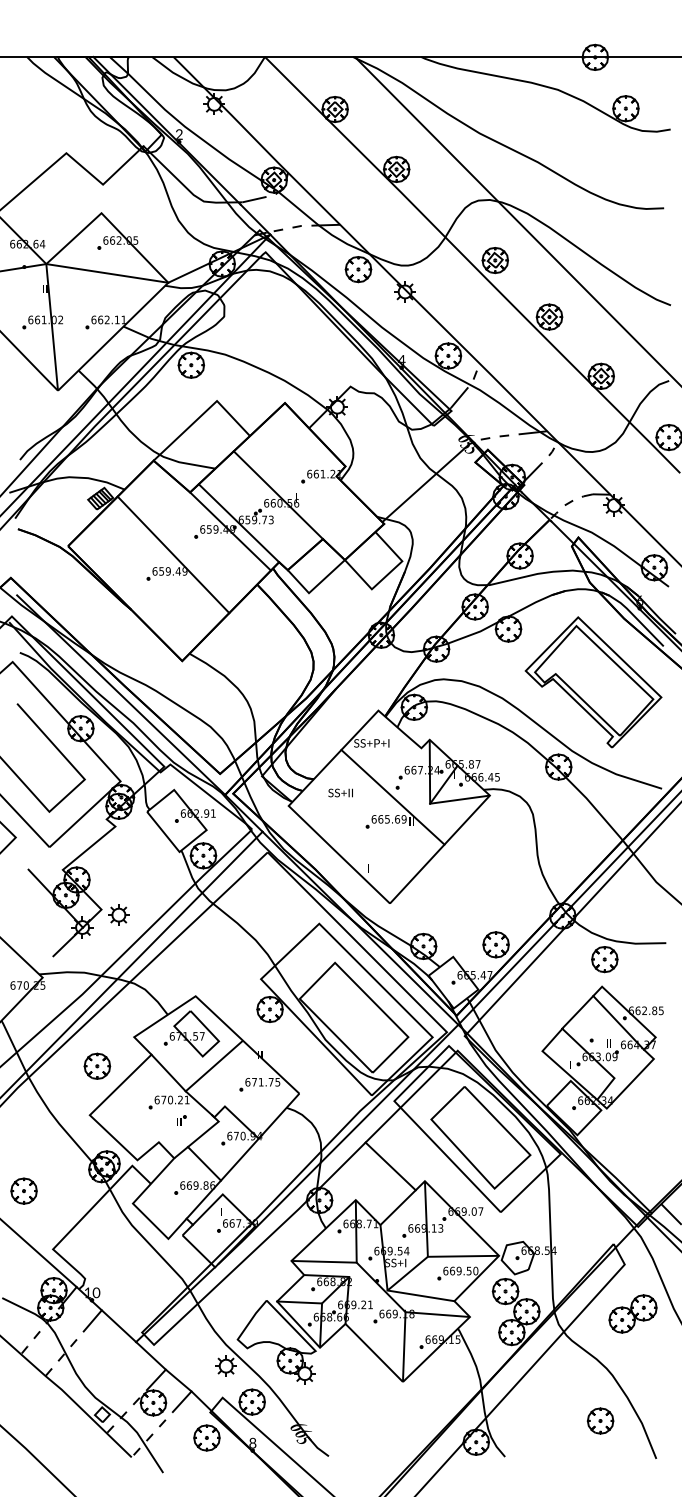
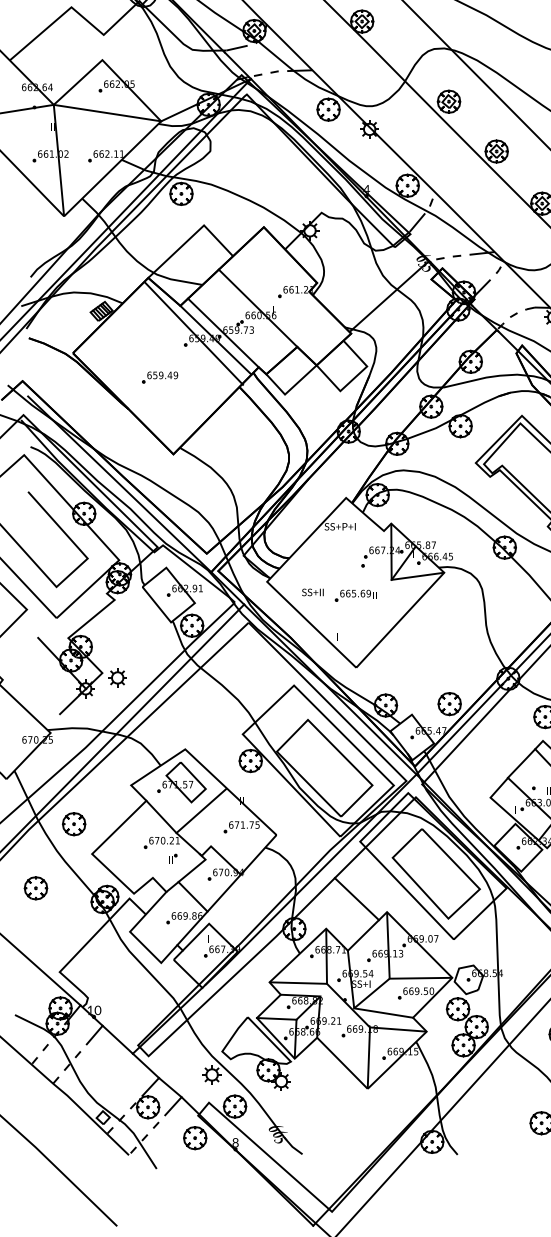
line: (173, 554) -> (193, 333), moved
text: (340, 792) -> (312, 592), moved
line: (392, 797) -> (358, 574), removed
part: (97, 1065) -> (74, 823), moved
part: (23, 1190) -> (35, 887), moved

